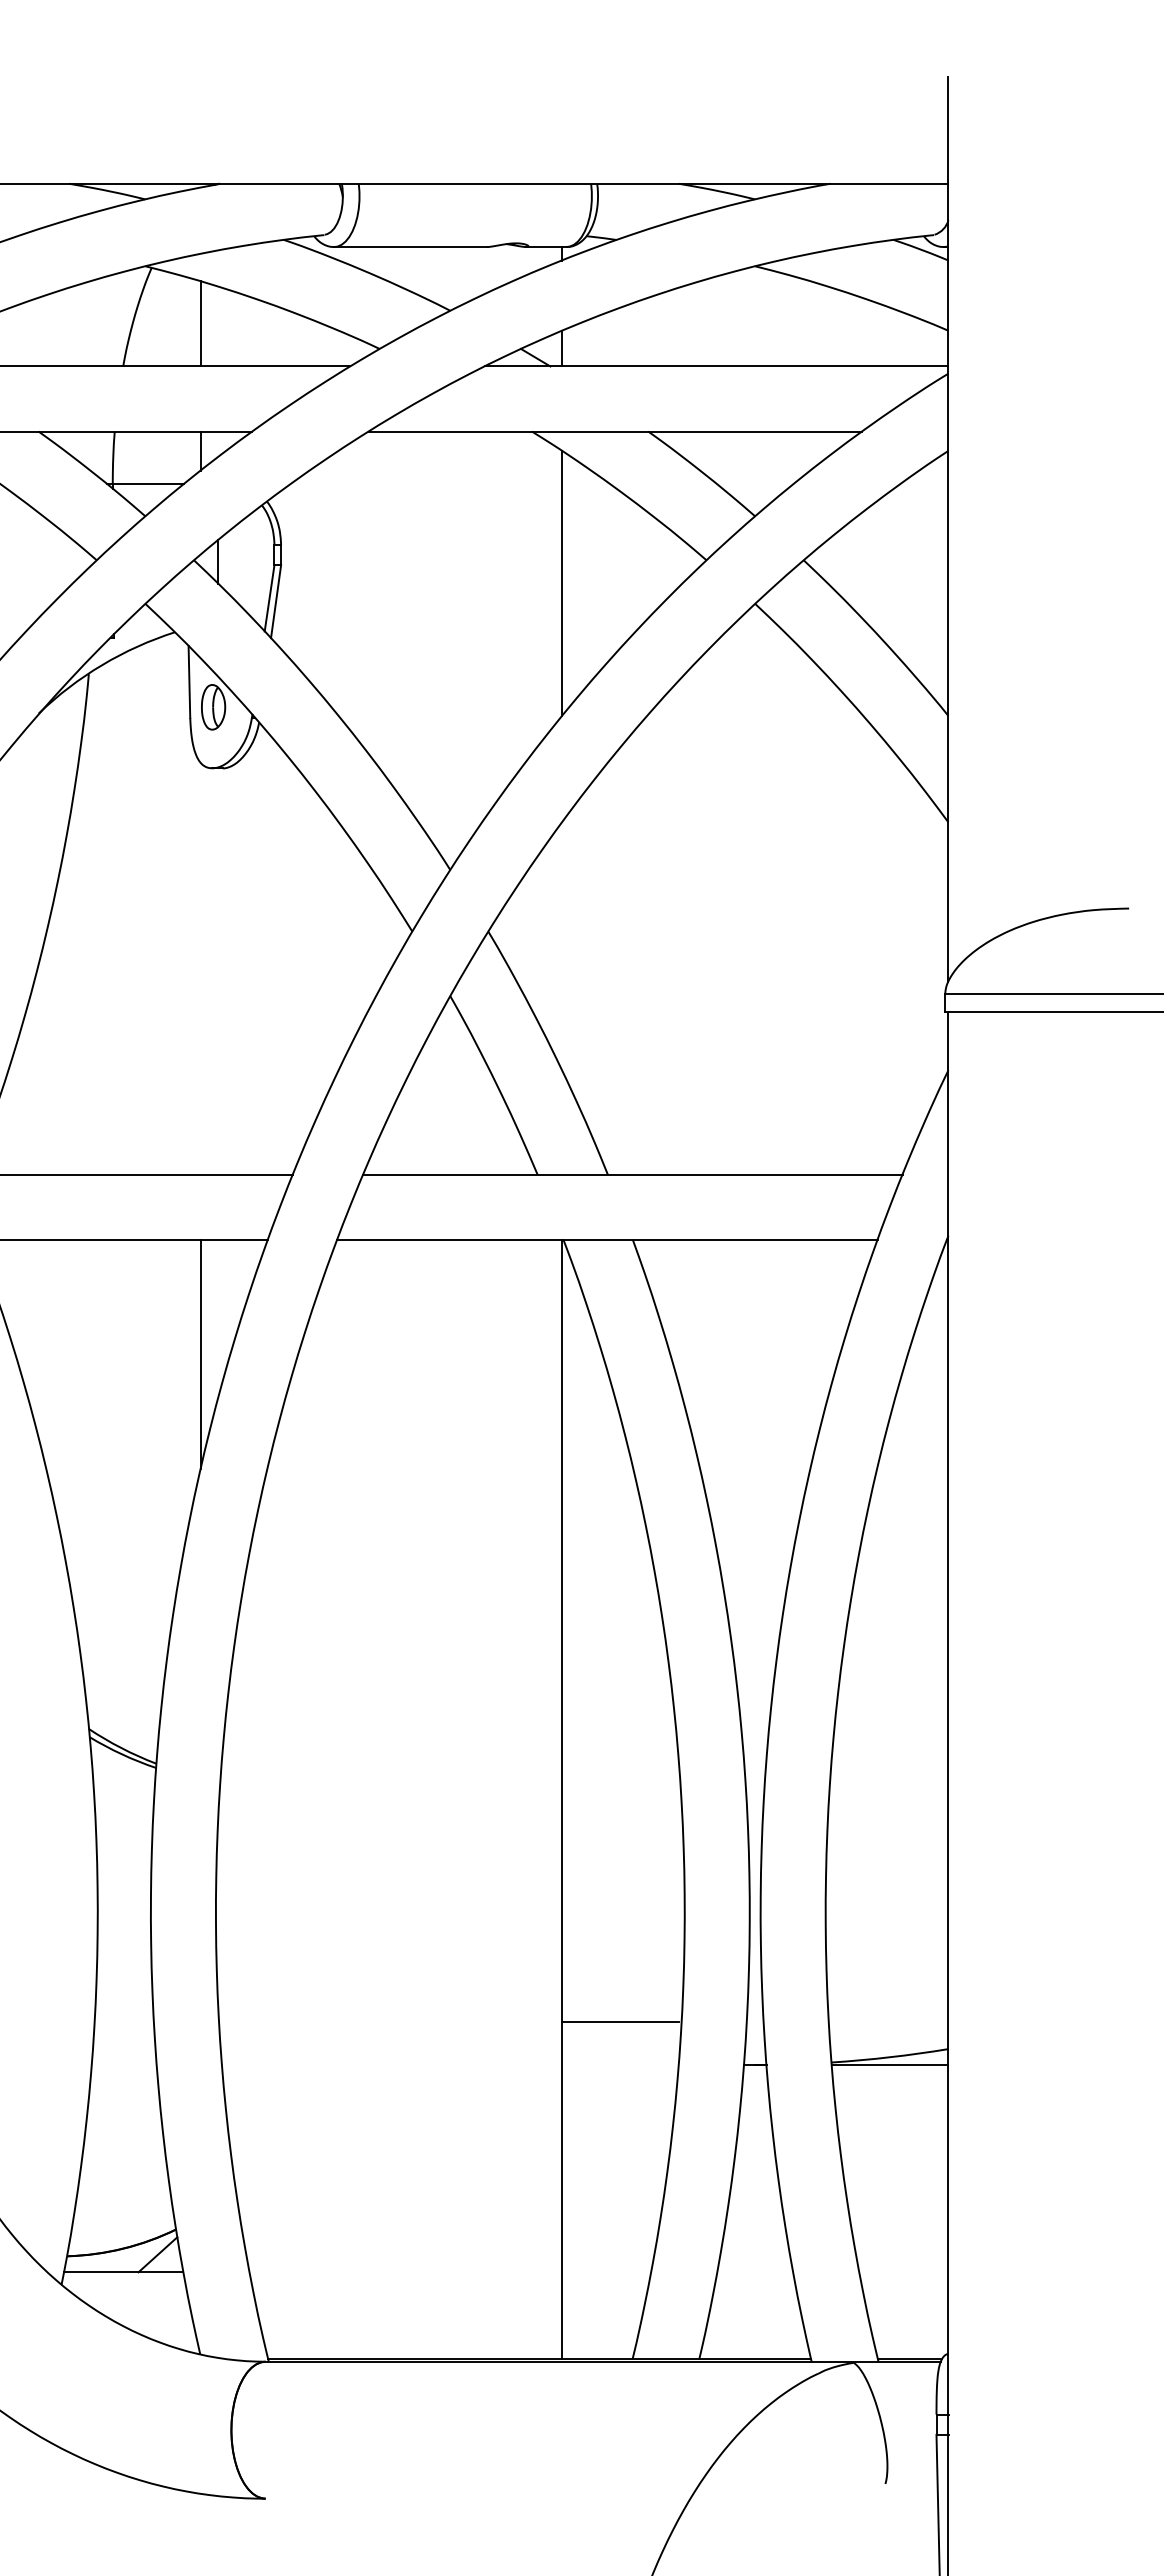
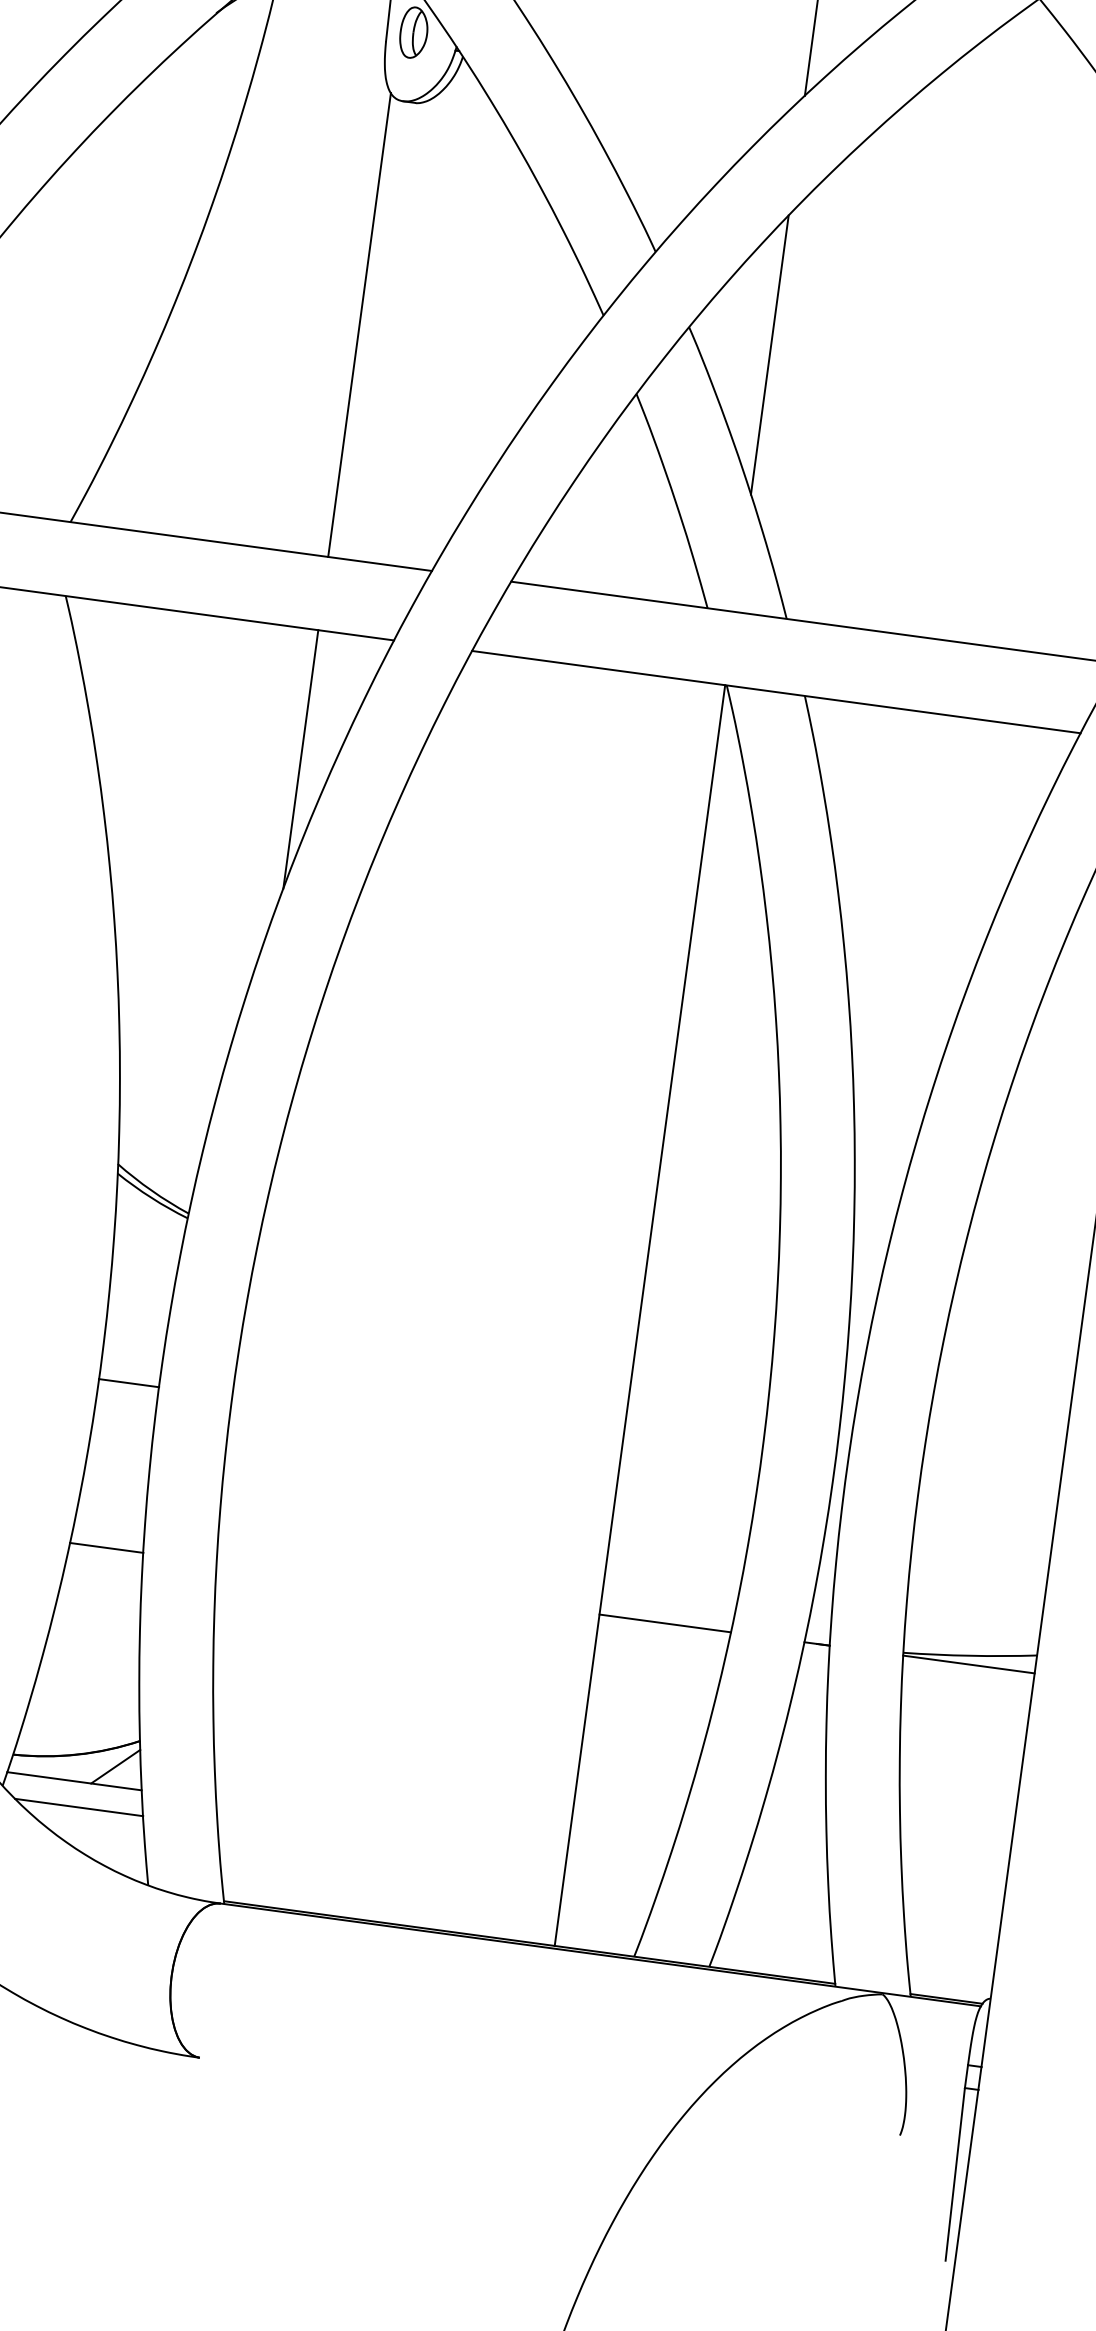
line: (561, 946) -> (769, 355), added
line: (200, 968) -> (359, 324), added
line: (124, 1918) -> (129, 1383), added
line: (619, 2022) -> (664, 1623), moved
line: (123, 2065) -> (105, 1548), added
line: (130, 2294) -> (78, 1807), added

